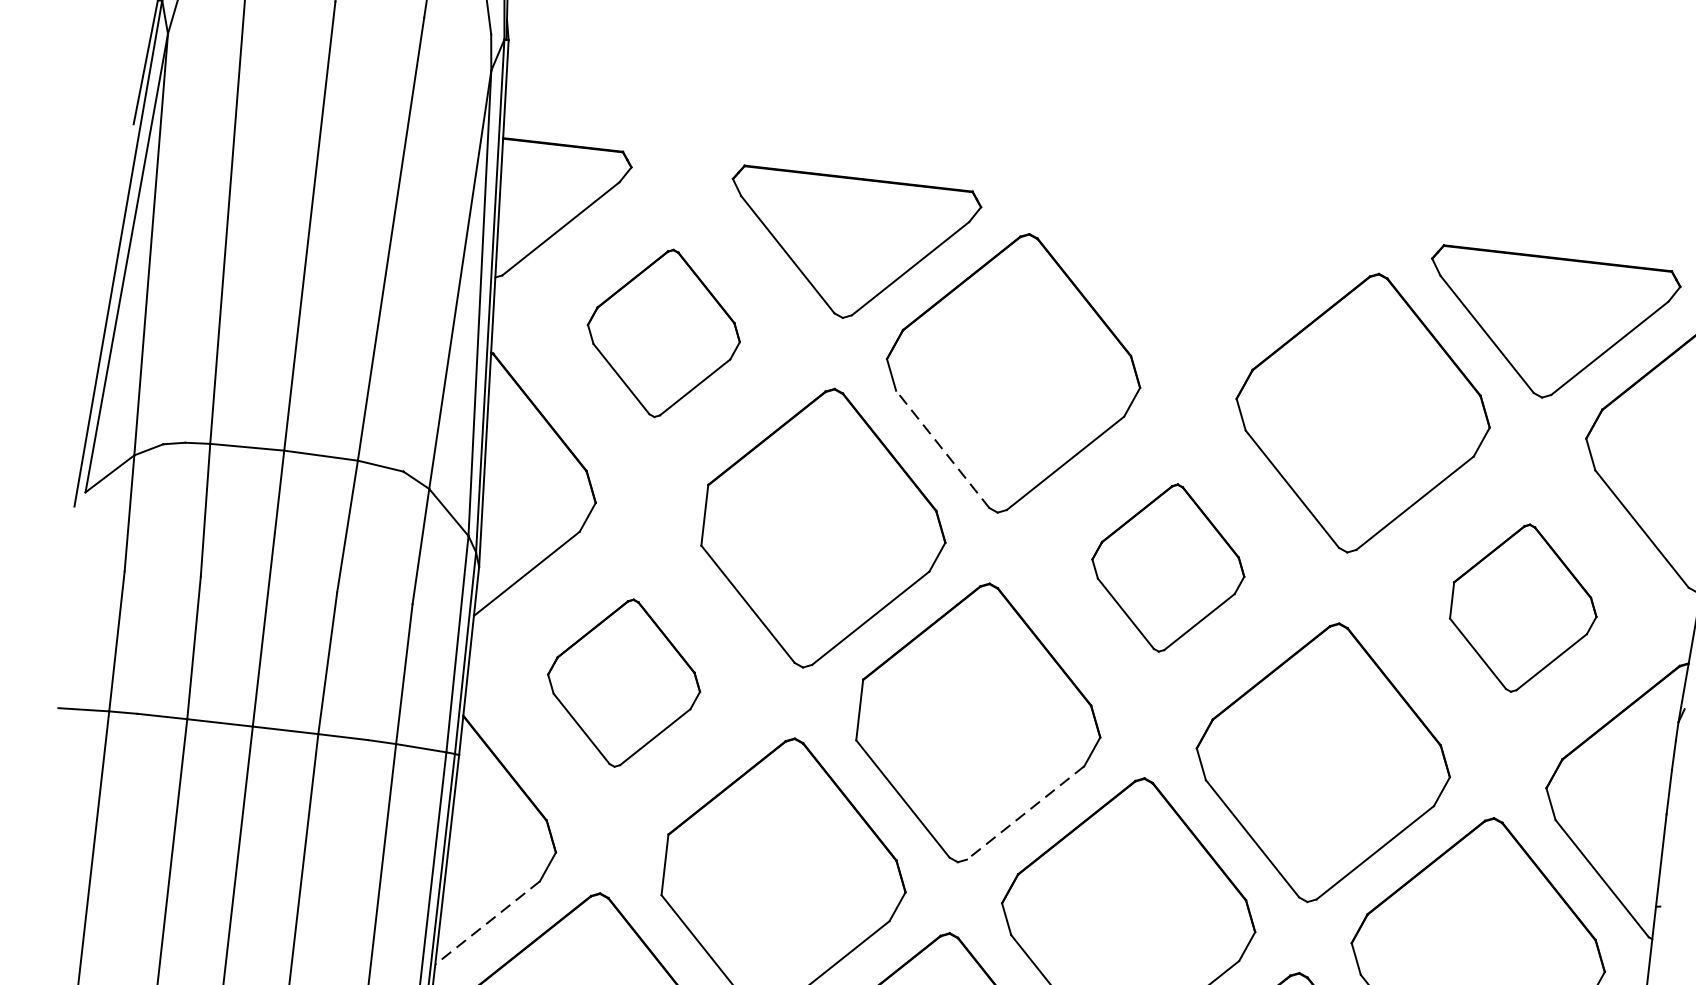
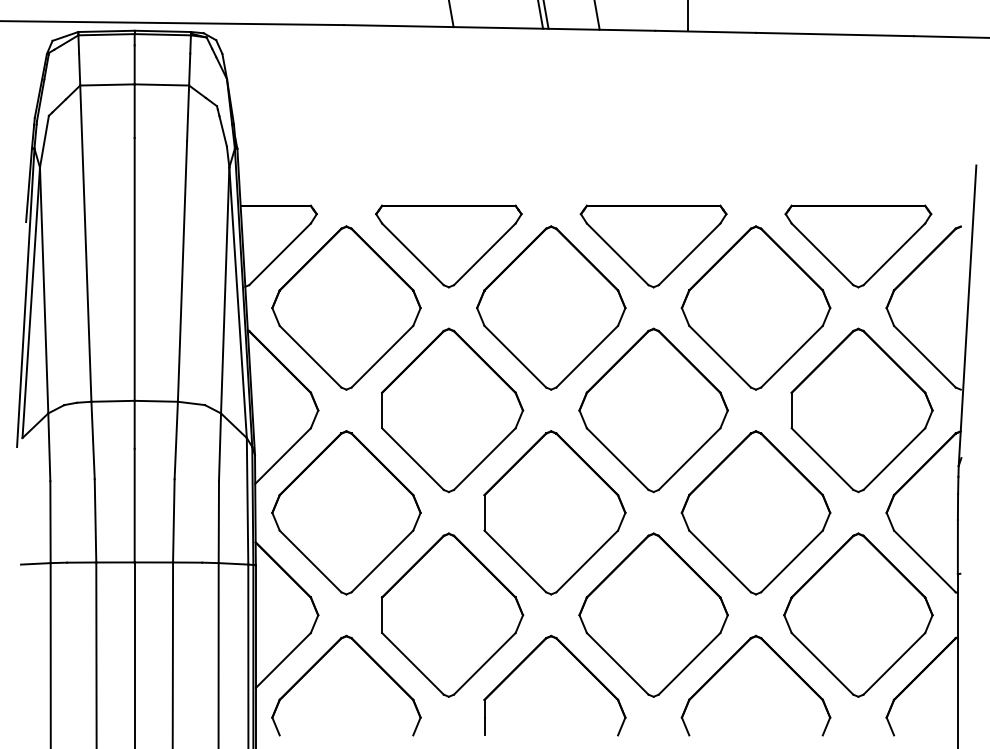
part: (1200, 288) -> (653, 246), added
part: (664, 332) -> (346, 307), size x1.67
line: (943, 449) -> (515, 356), dashed -> solid
part: (1168, 568) -> (653, 410), size x1.67
part: (1523, 608) -> (861, 410), size x1.67
part: (624, 682) -> (346, 512), size x1.67
line: (1026, 813) -> (587, 561), dashed -> solid
line: (487, 922) -> (283, 660), dashed -> solid

